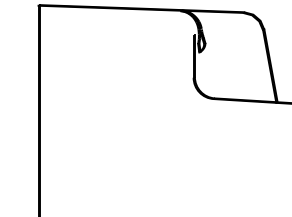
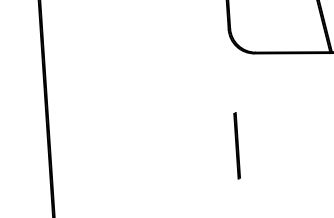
line: (194, 173) -> (237, 144), added

